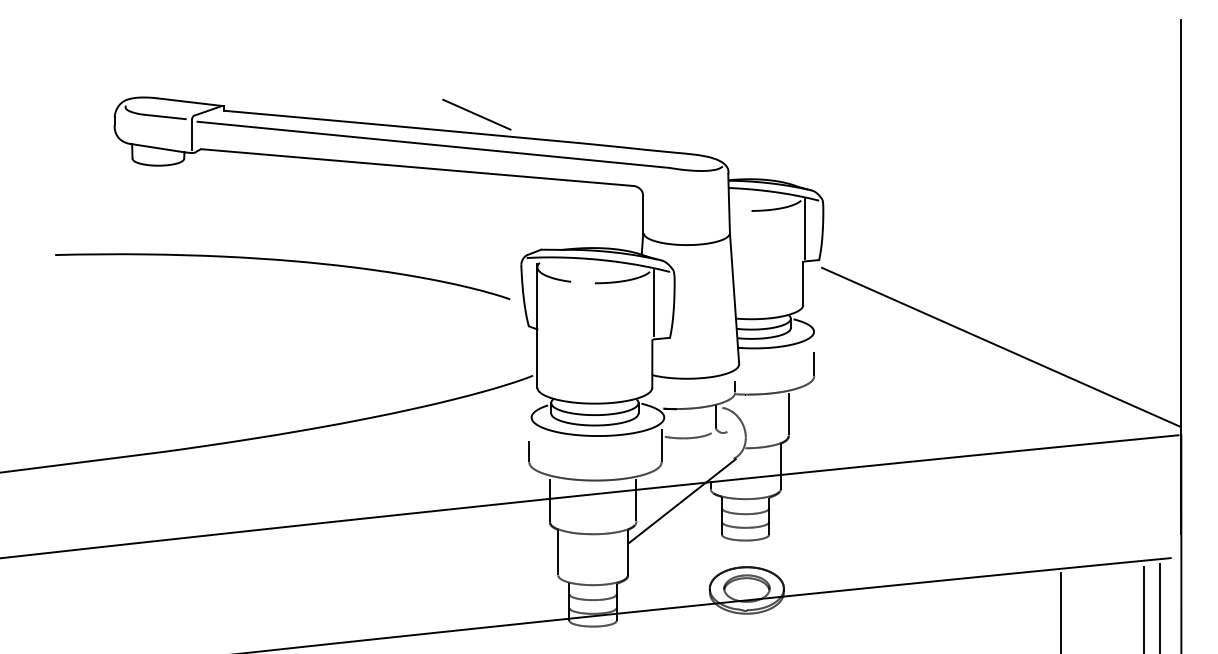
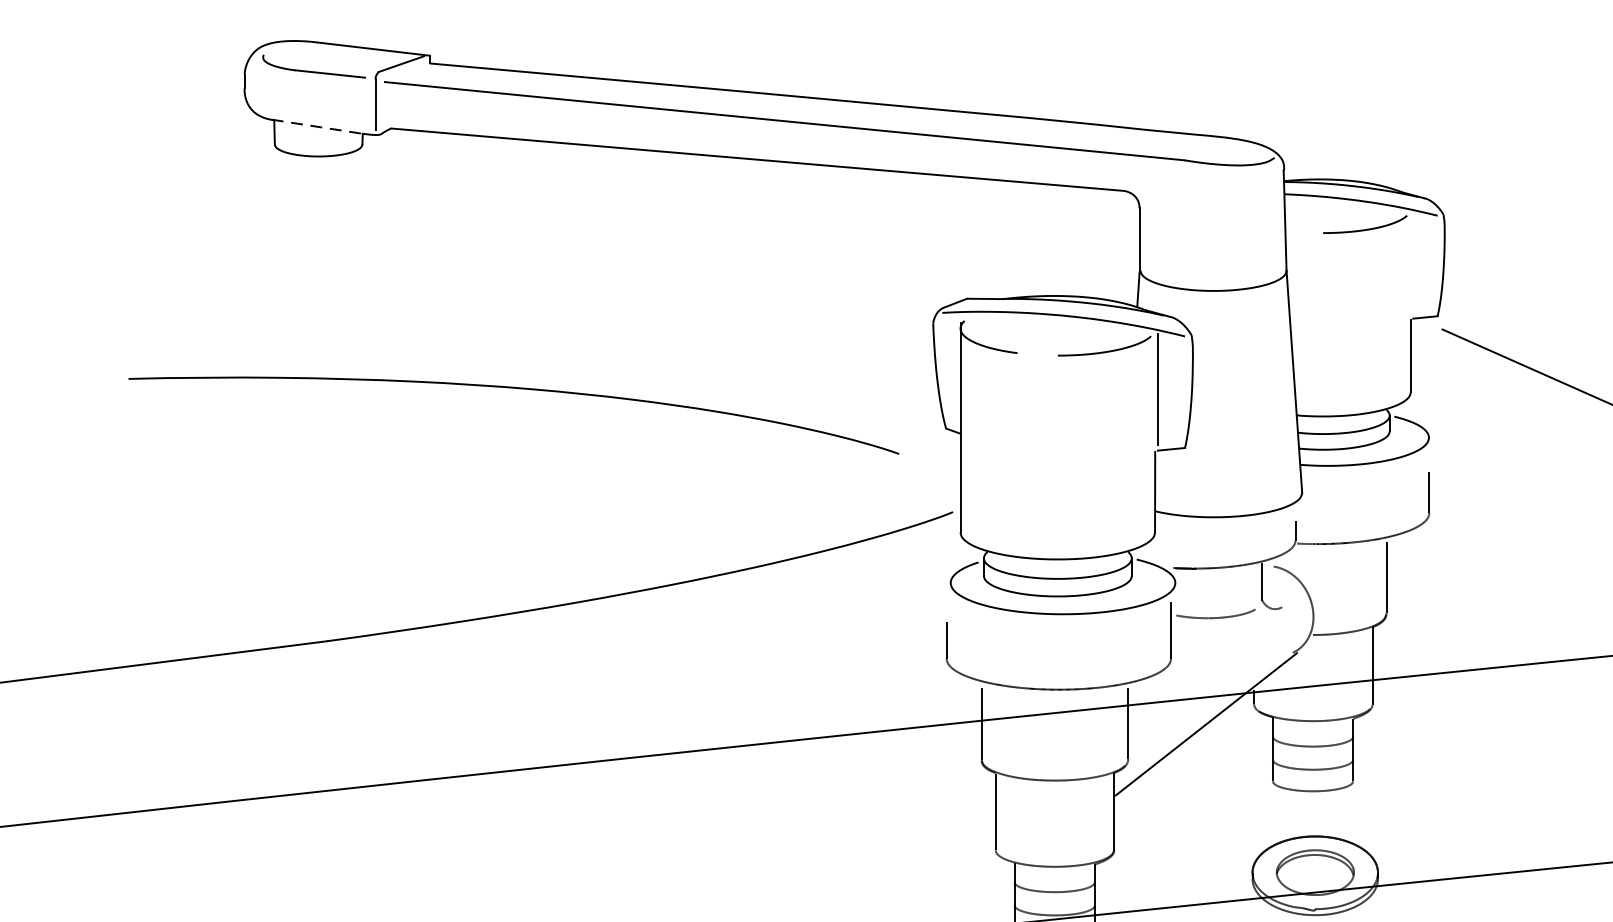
line: (476, 114) -> (857, 69), removed
line: (158, 148) -> (318, 127), solid -> dashed
line: (804, 228) -> (1412, 262), removed
curve: (282, 261) -> (513, 389), moved

